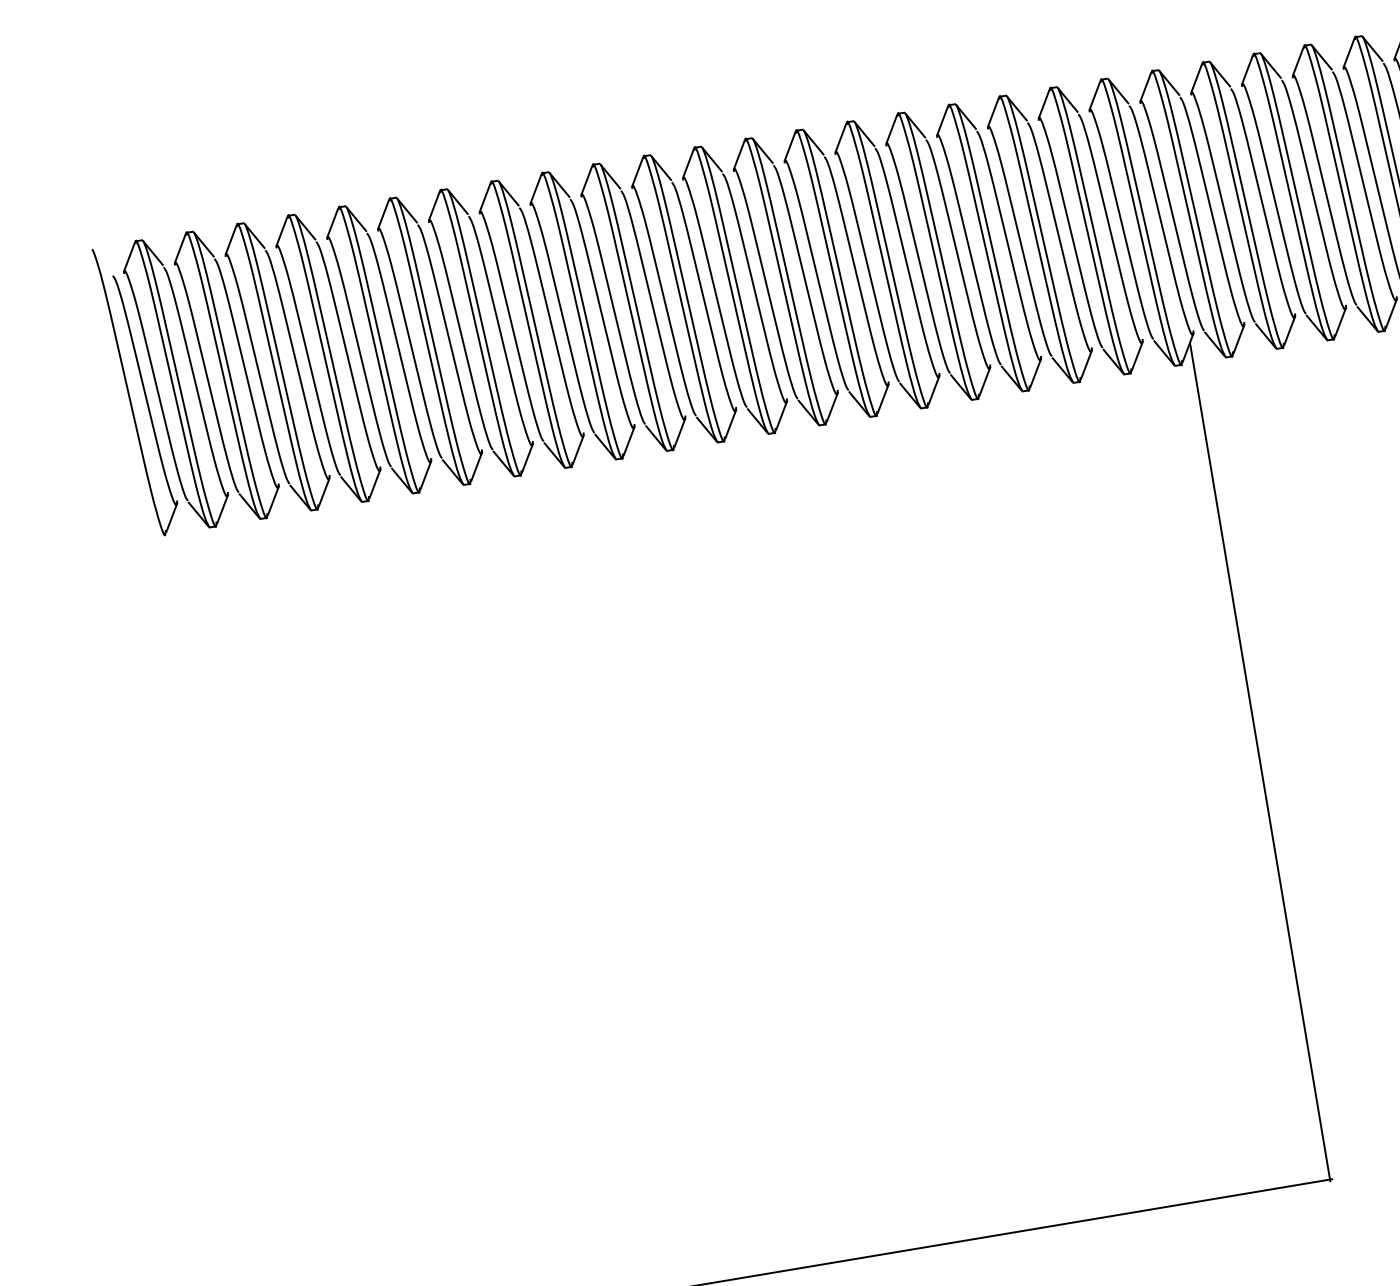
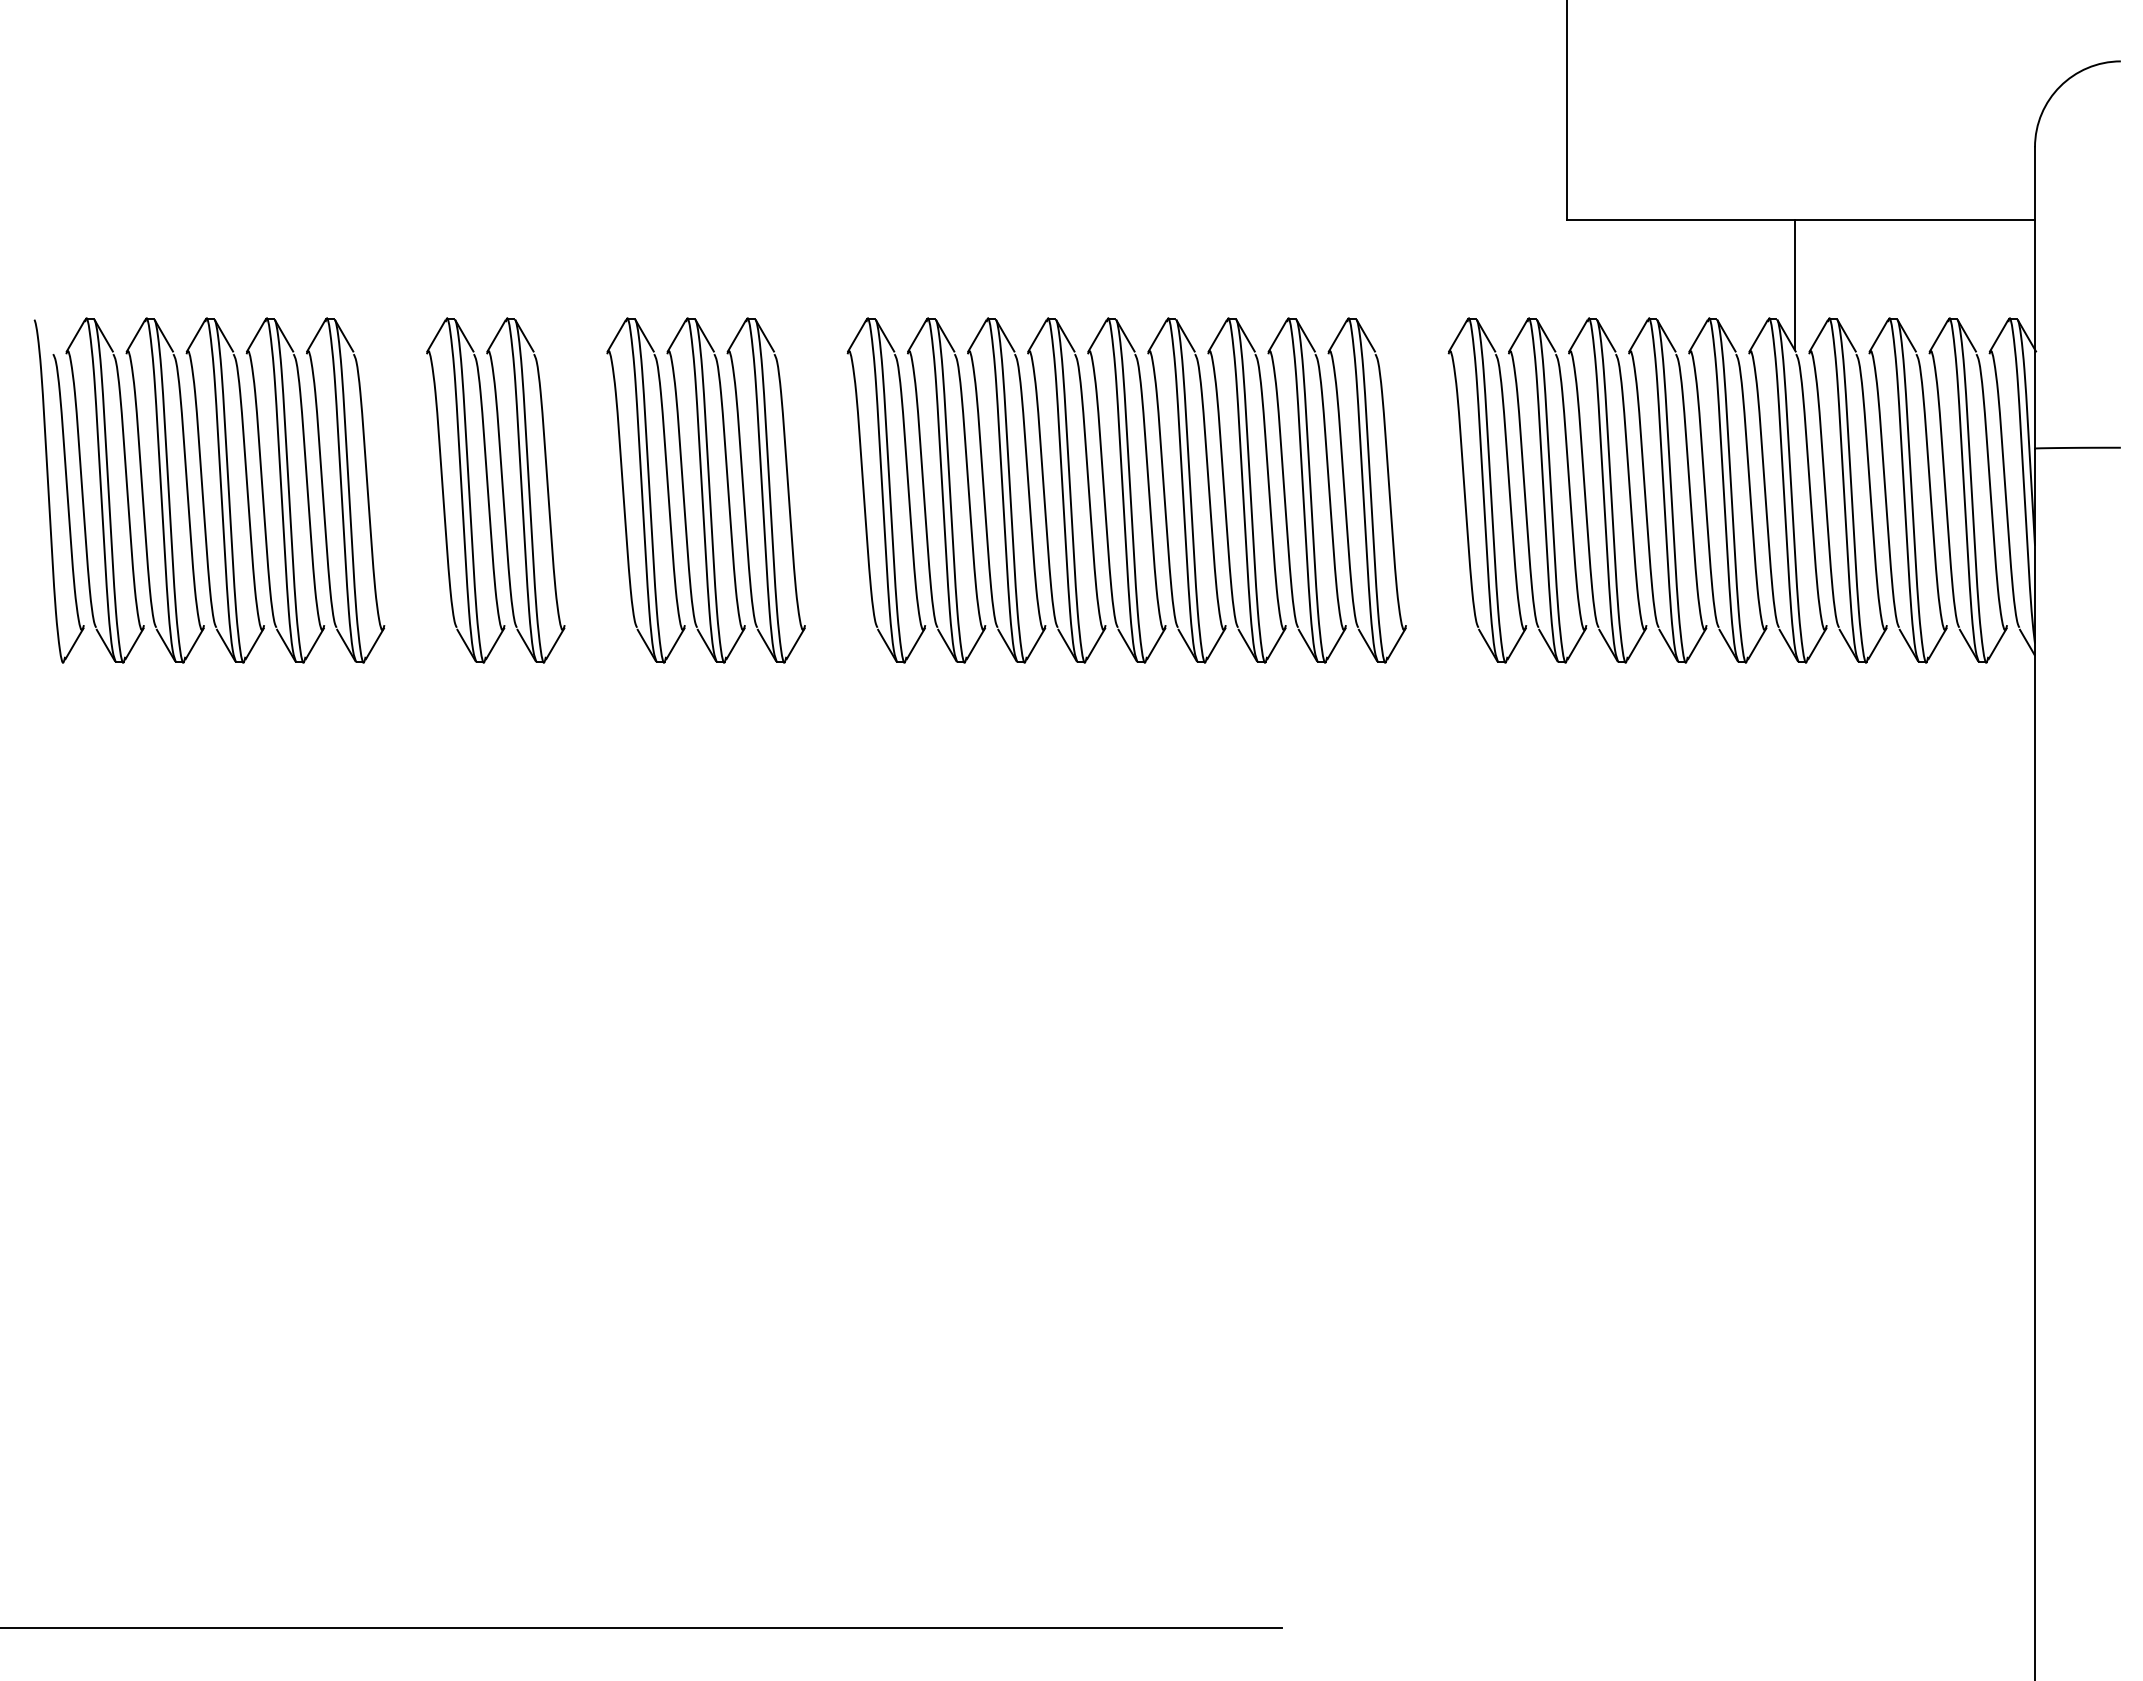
part: (1293, 196) -> (1426, 490), removed
part: (785, 281) -> (825, 490), removed
part: (582, 315) -> (585, 490), removed
part: (430, 341) -> (405, 490), removed
line: (1260, 762) -> (1279, 1134), removed

